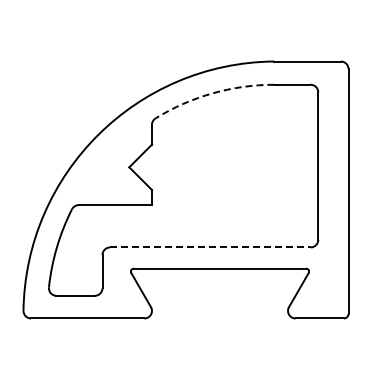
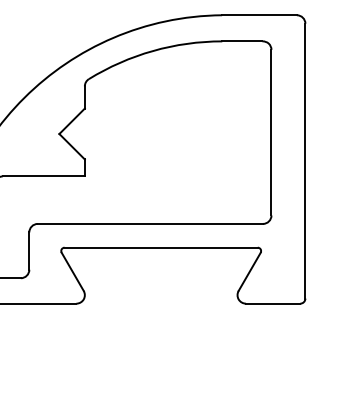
arc: (212, 93) -> (152, 51), dashed -> solid
line: (210, 247) -> (150, 224), dashed -> solid

